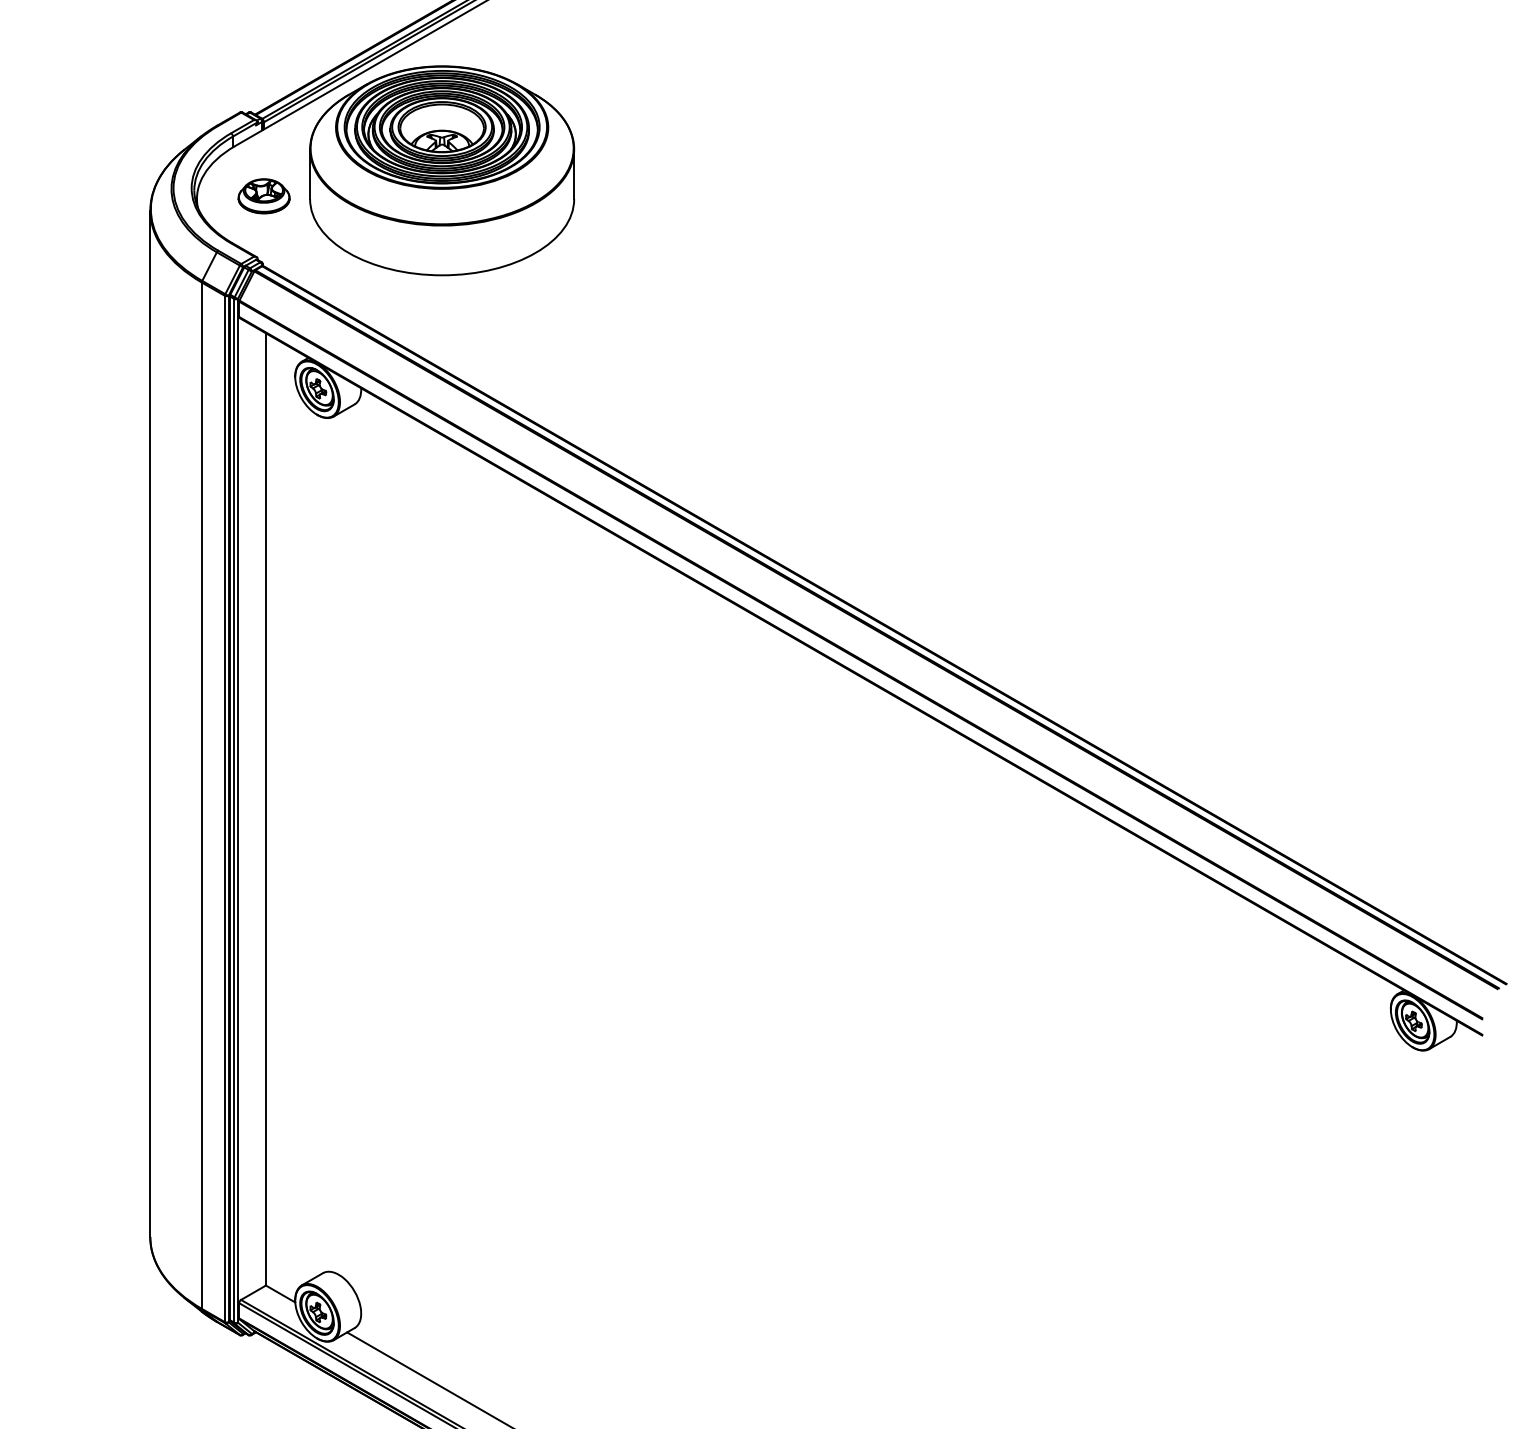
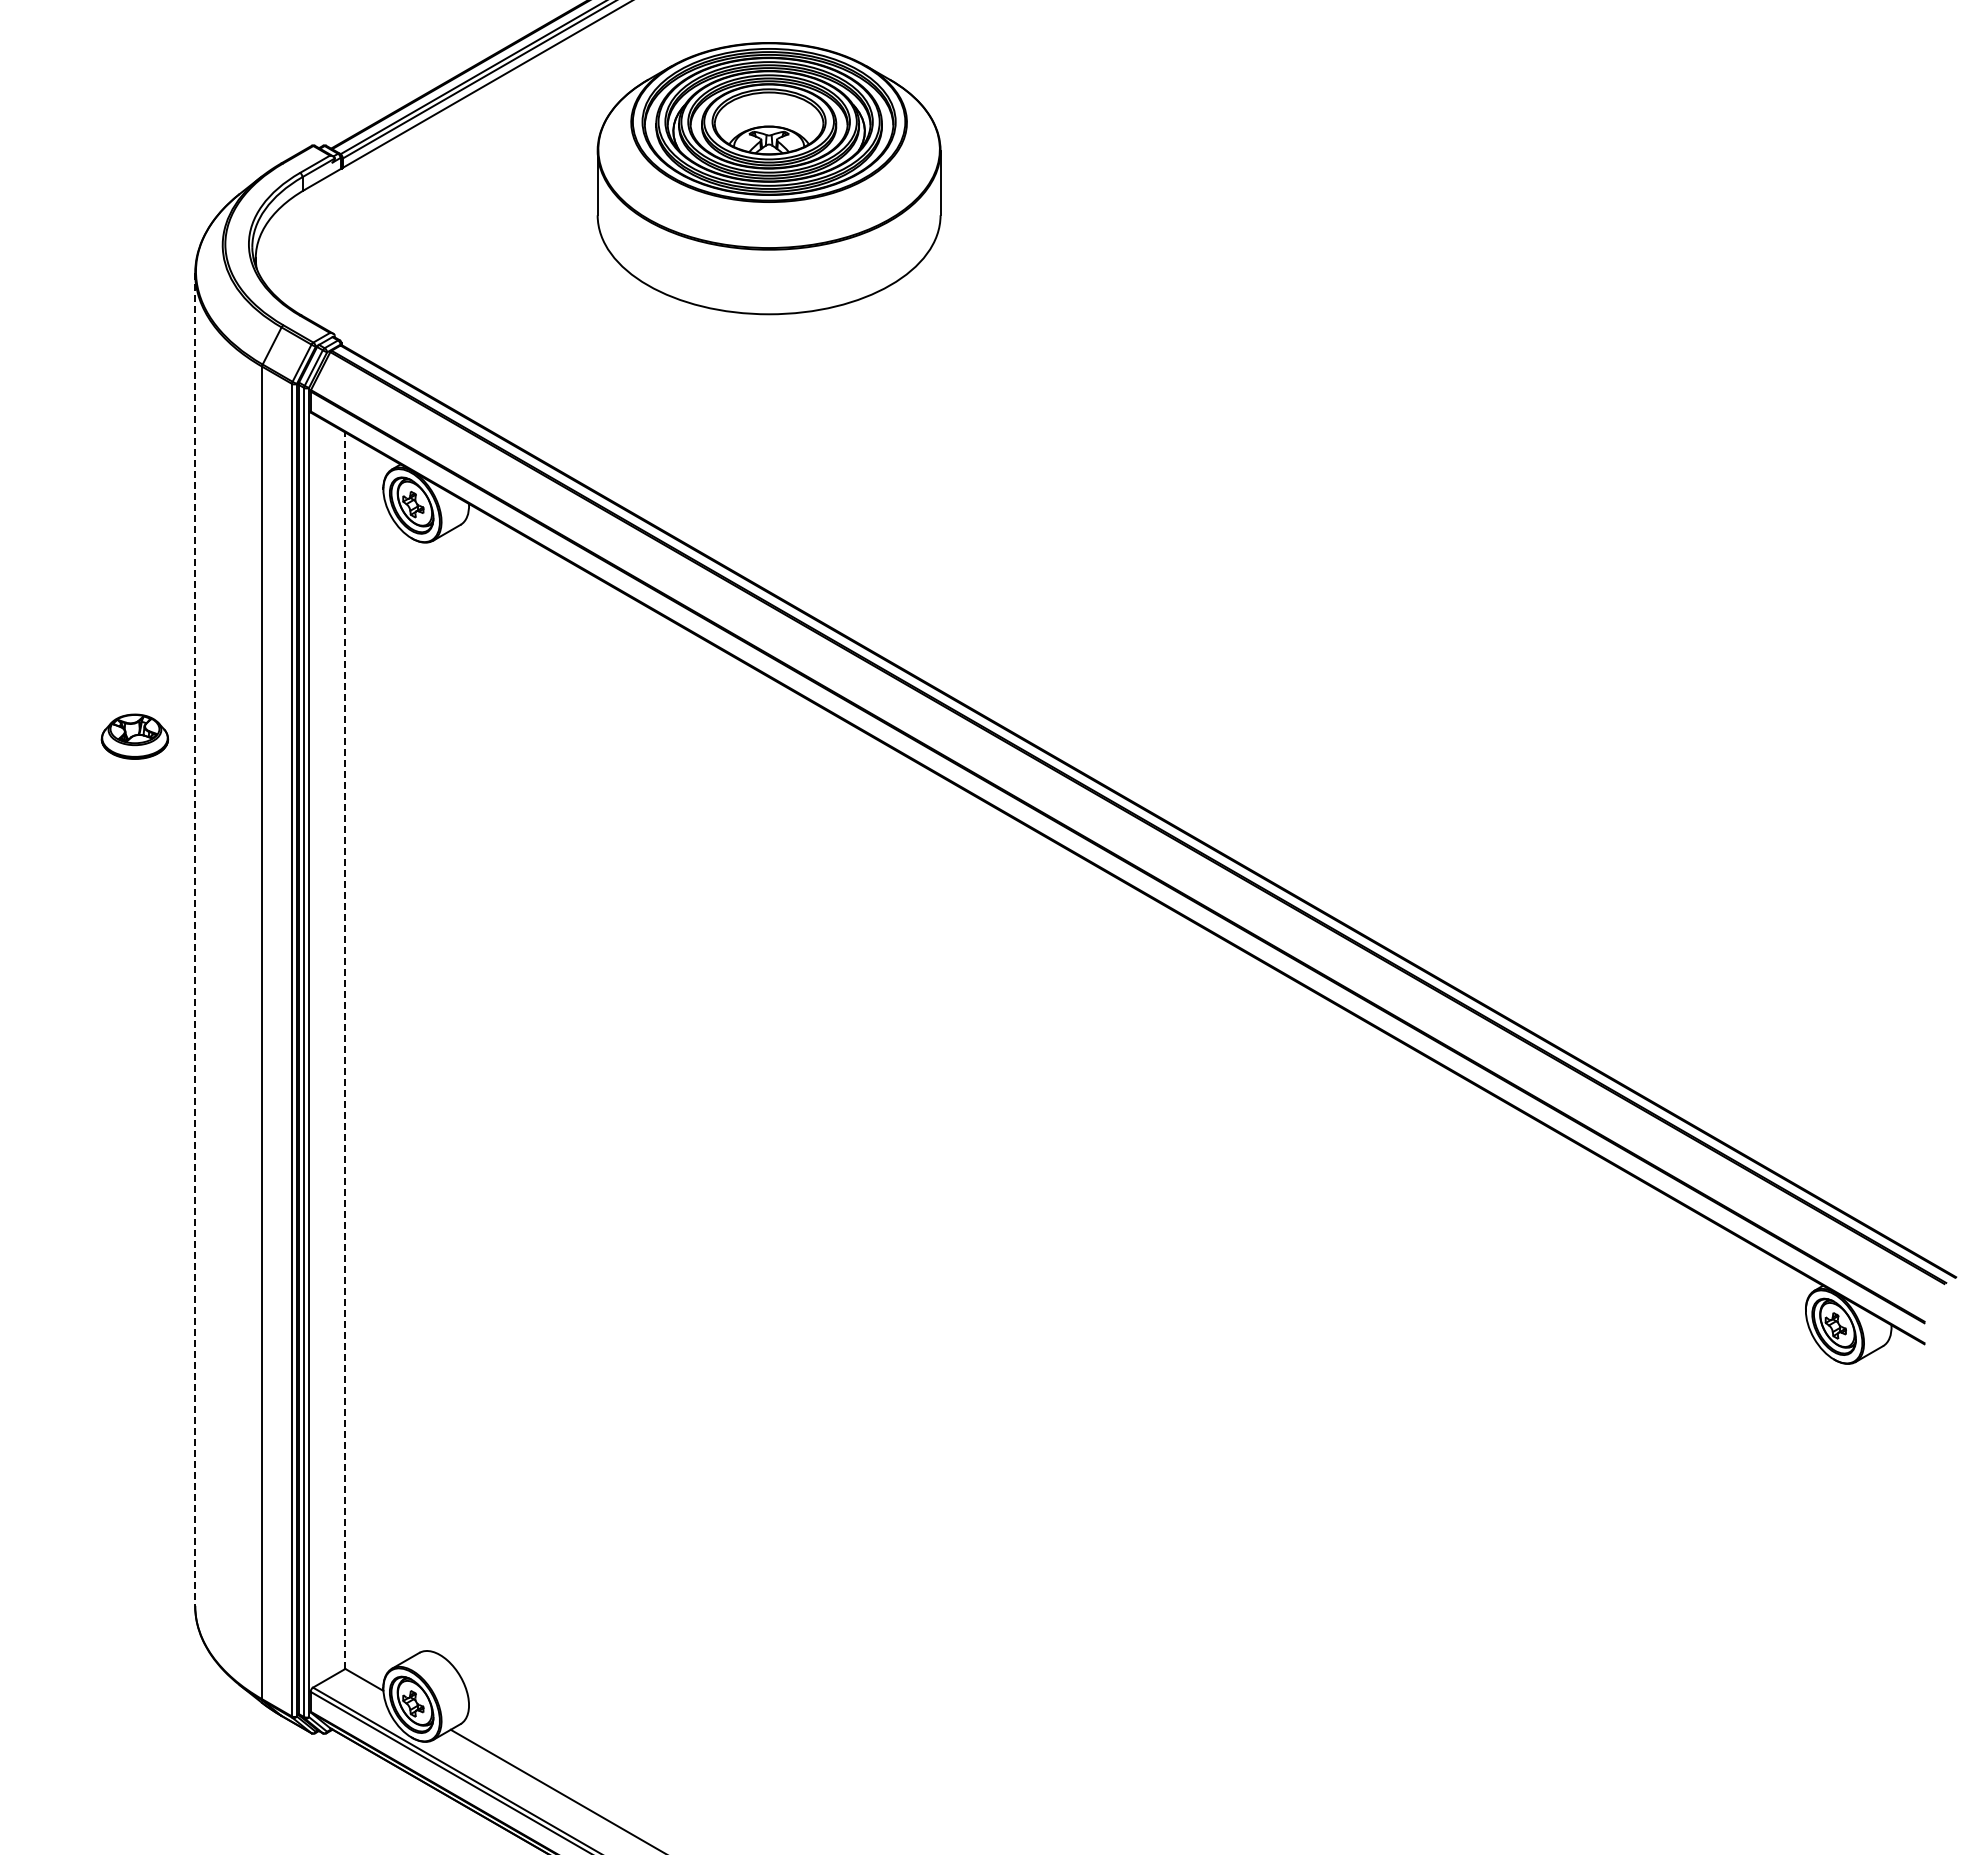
part: (441, 170) -> (768, 178), moved
part: (263, 196) -> (134, 736), moved
line: (150, 724) -> (195, 940), solid -> dashed
line: (265, 809) -> (344, 1050), solid -> dashed

